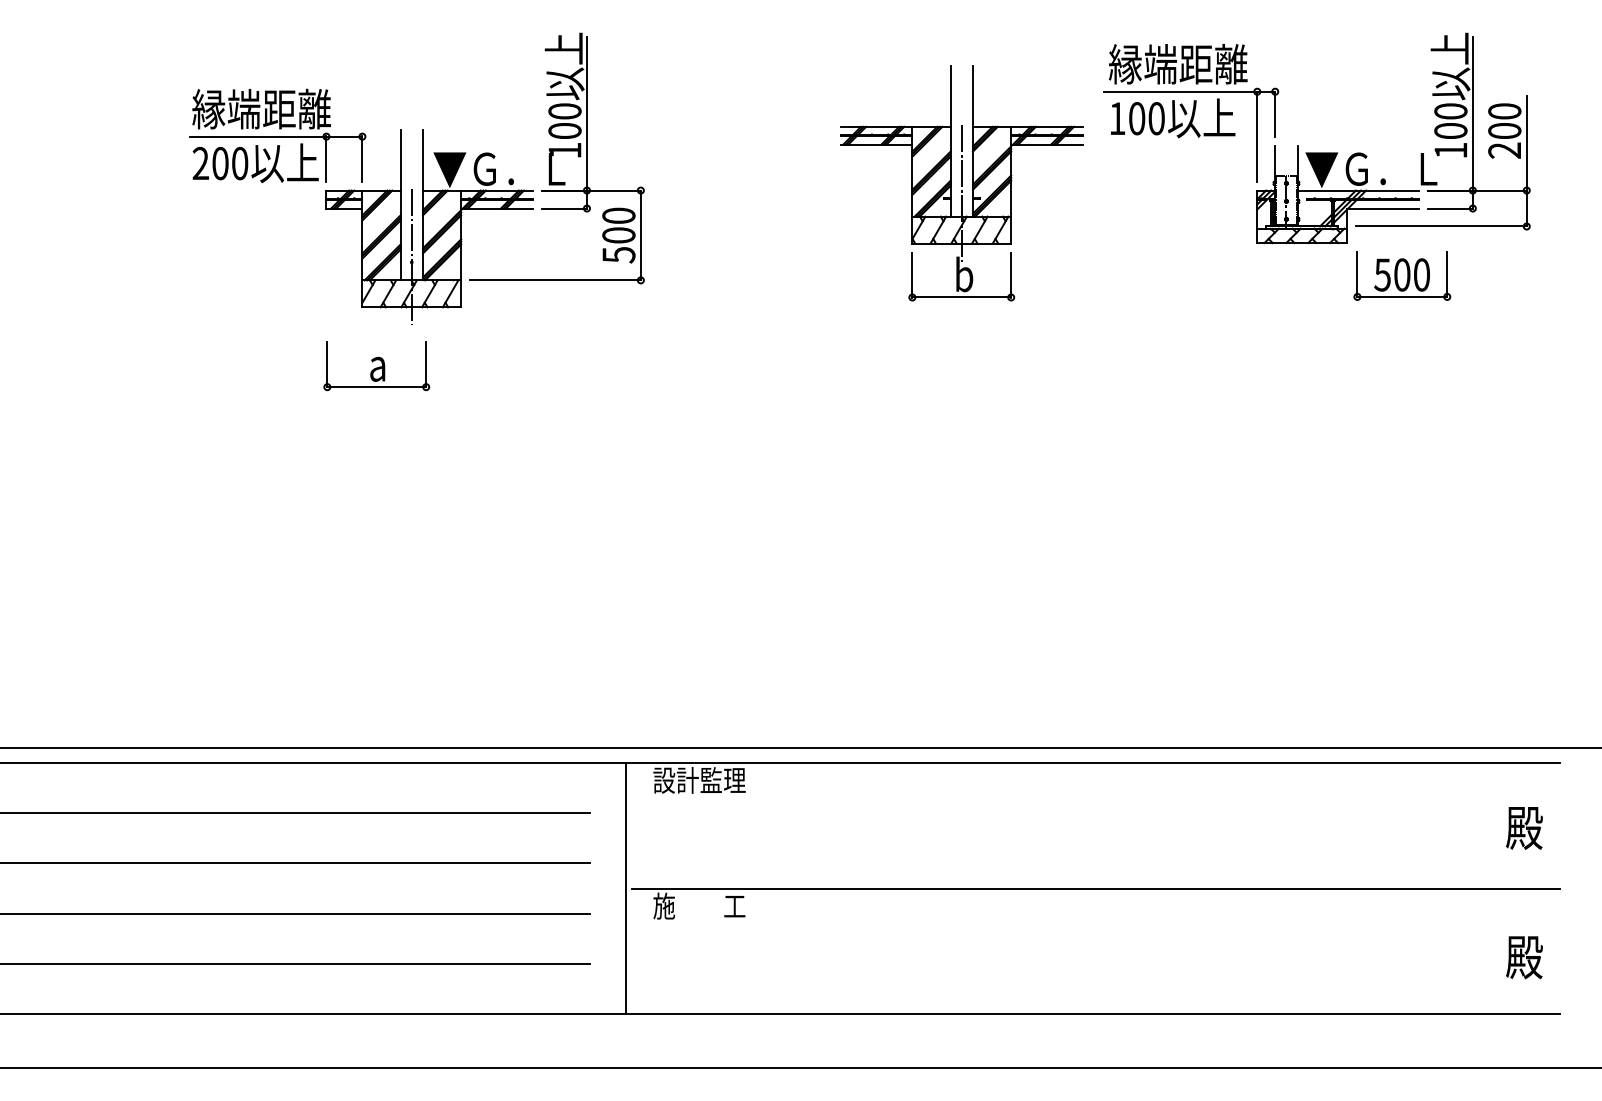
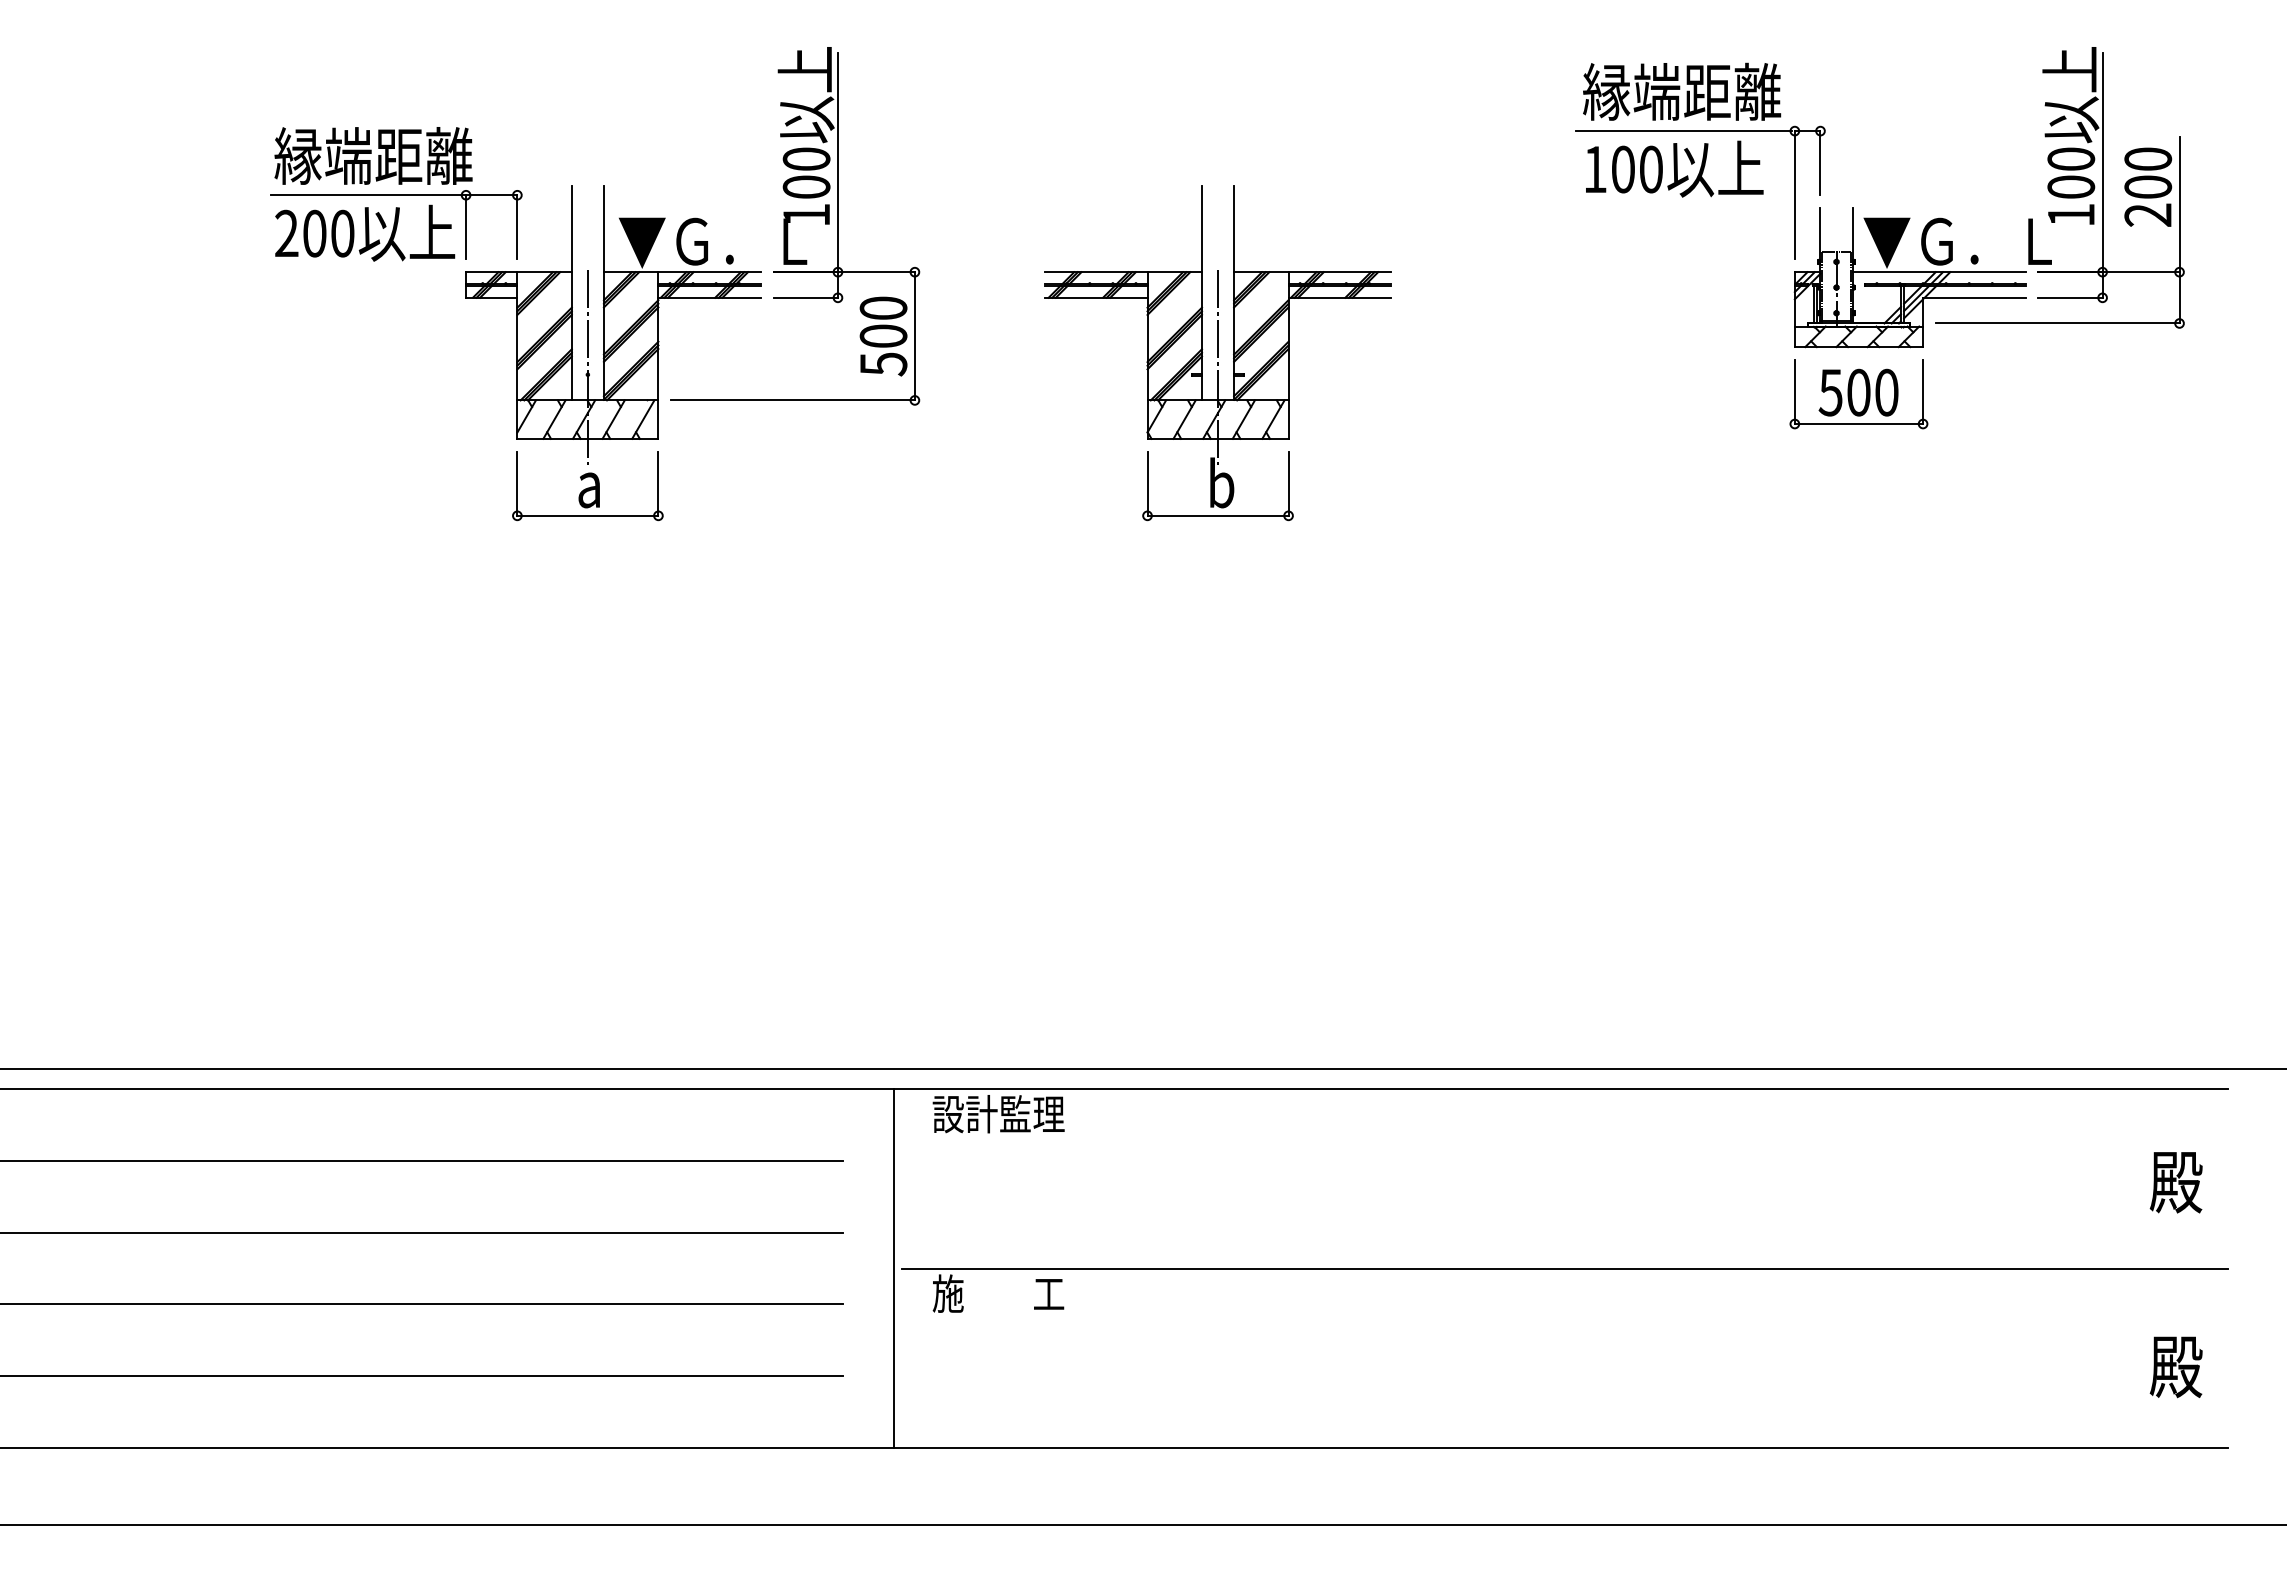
part: (961, 183) -> (1217, 353), moved
part: (1402, 276) -> (1858, 394), moved
part: (376, 366) -> (587, 486), moved

